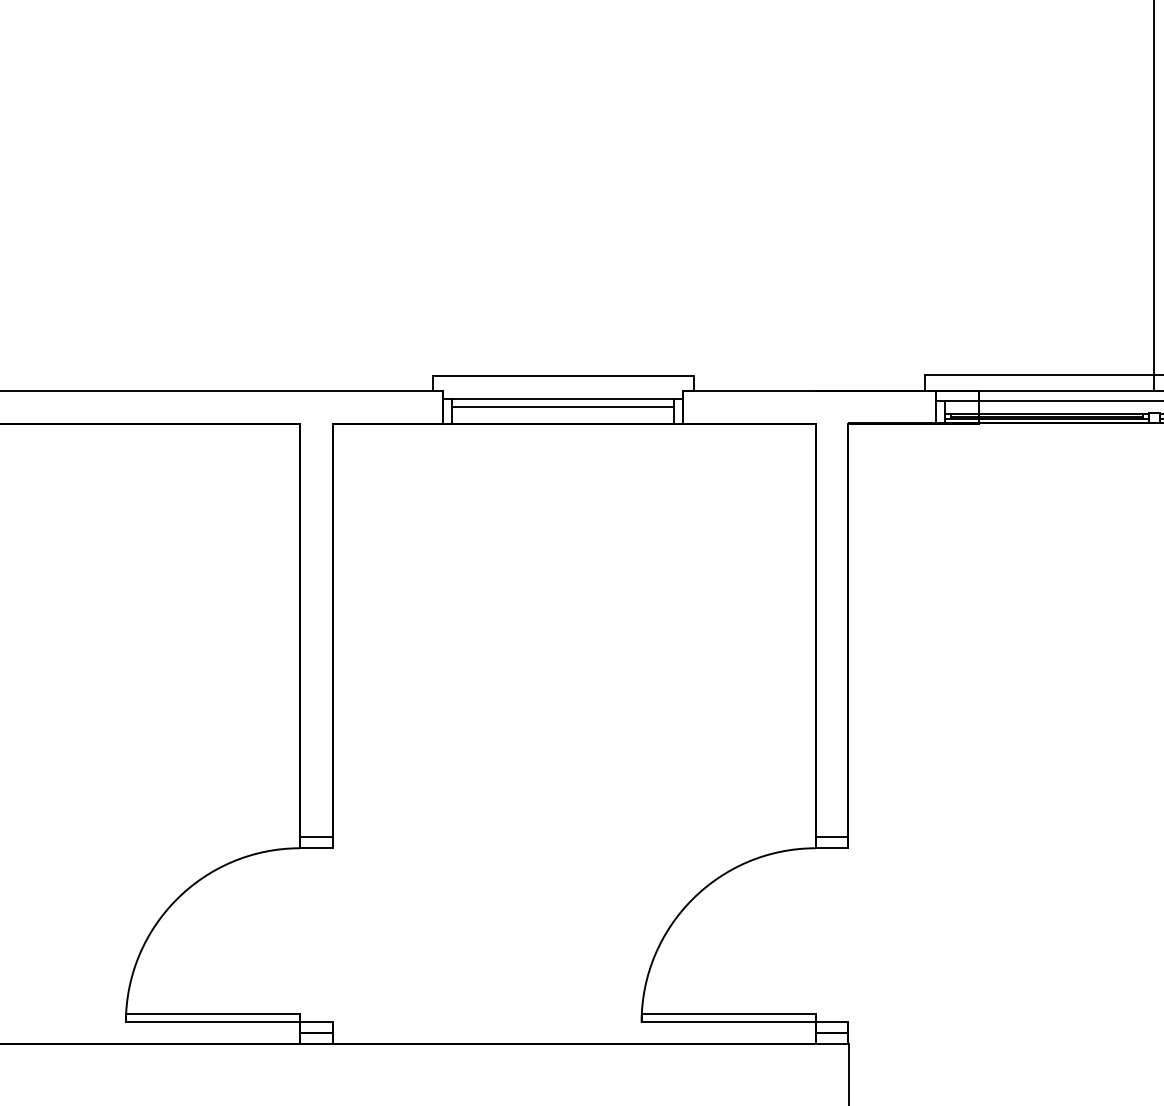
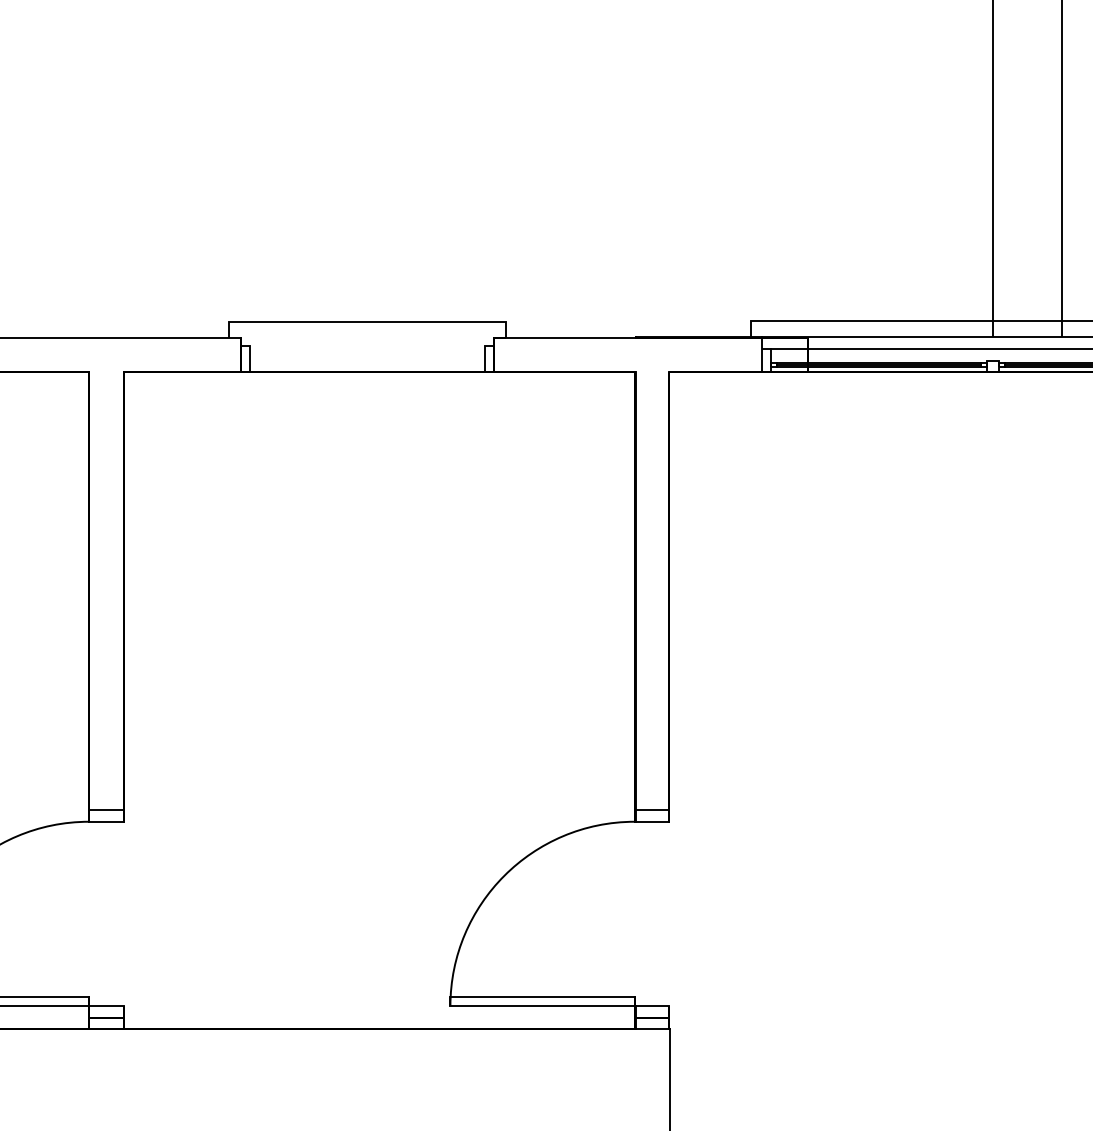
line: (563, 398) -> (367, 345), removed
line: (563, 407) -> (367, 355), removed

